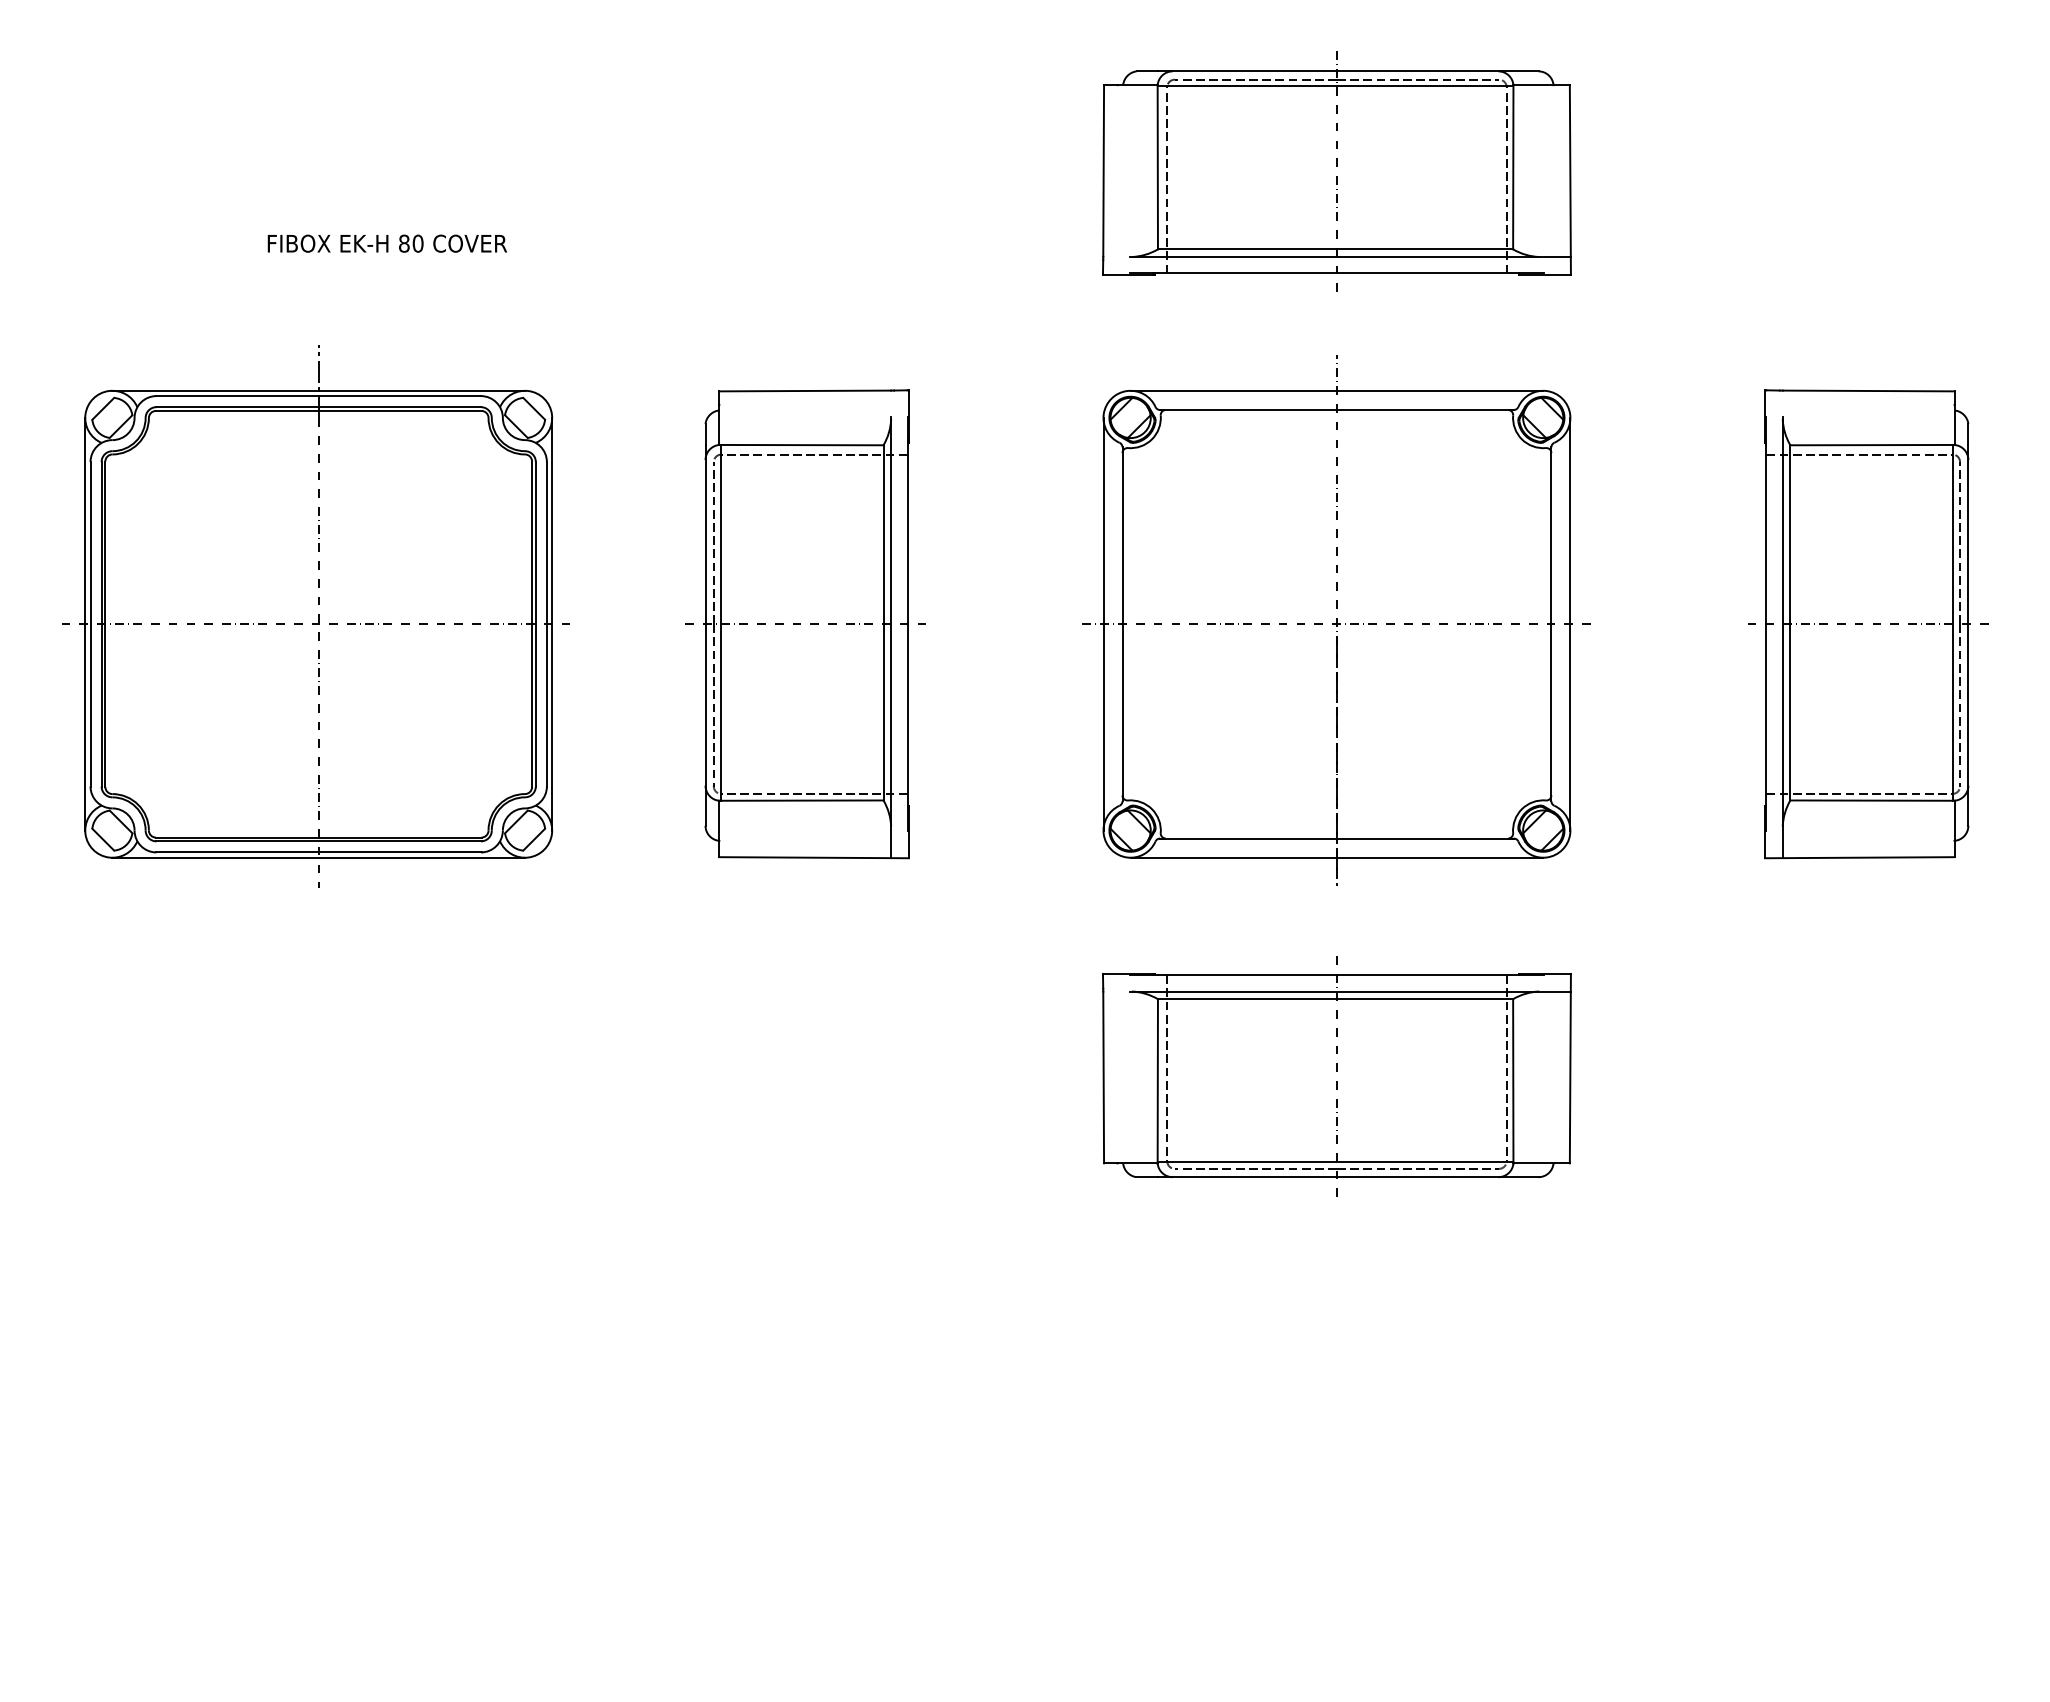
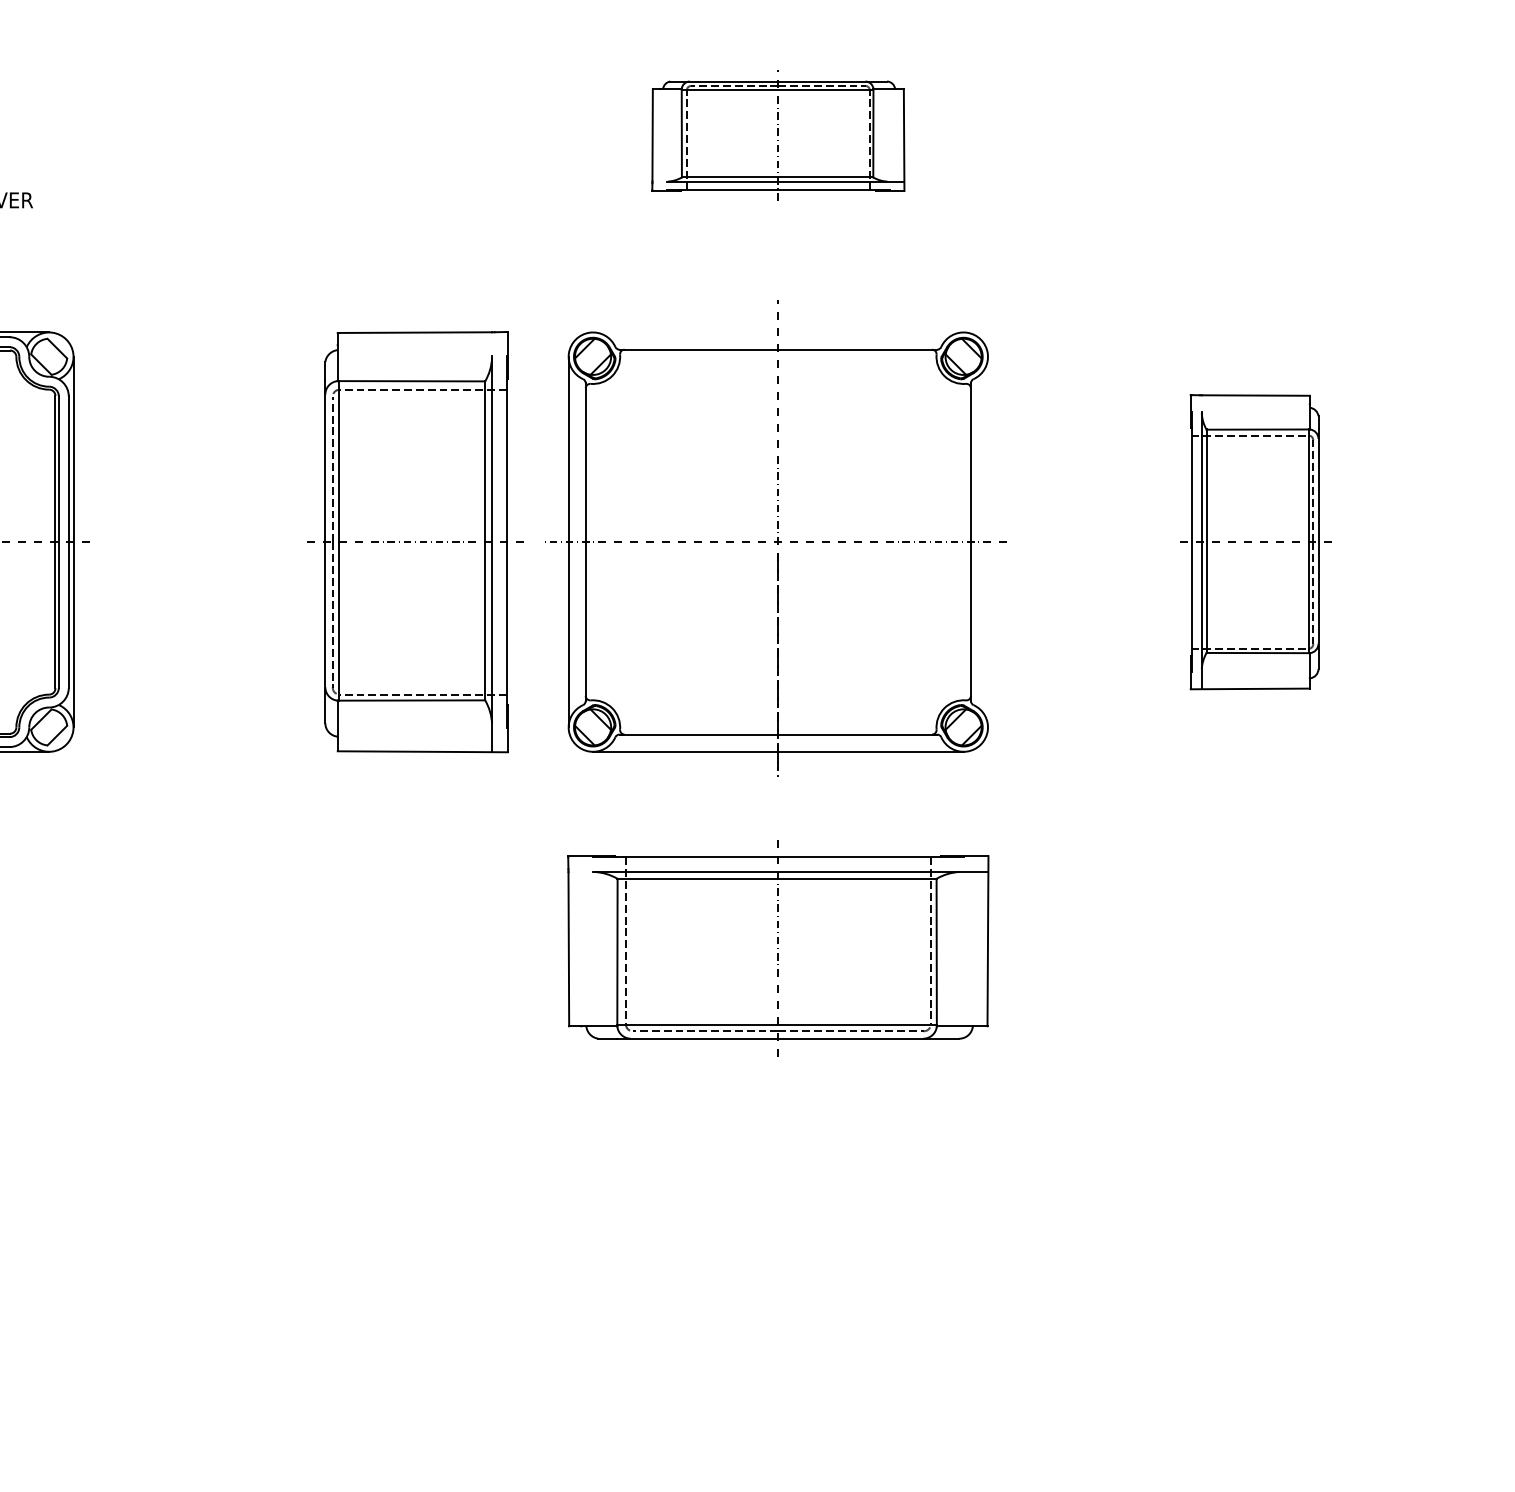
part: (1336, 171) -> (777, 135), size x0.6
line: (1336, 390) -> (777, 332), removed
line: (1570, 623) -> (988, 541), removed
part: (805, 624) -> (415, 542), moved
part: (1868, 624) -> (1255, 542), size x0.7

